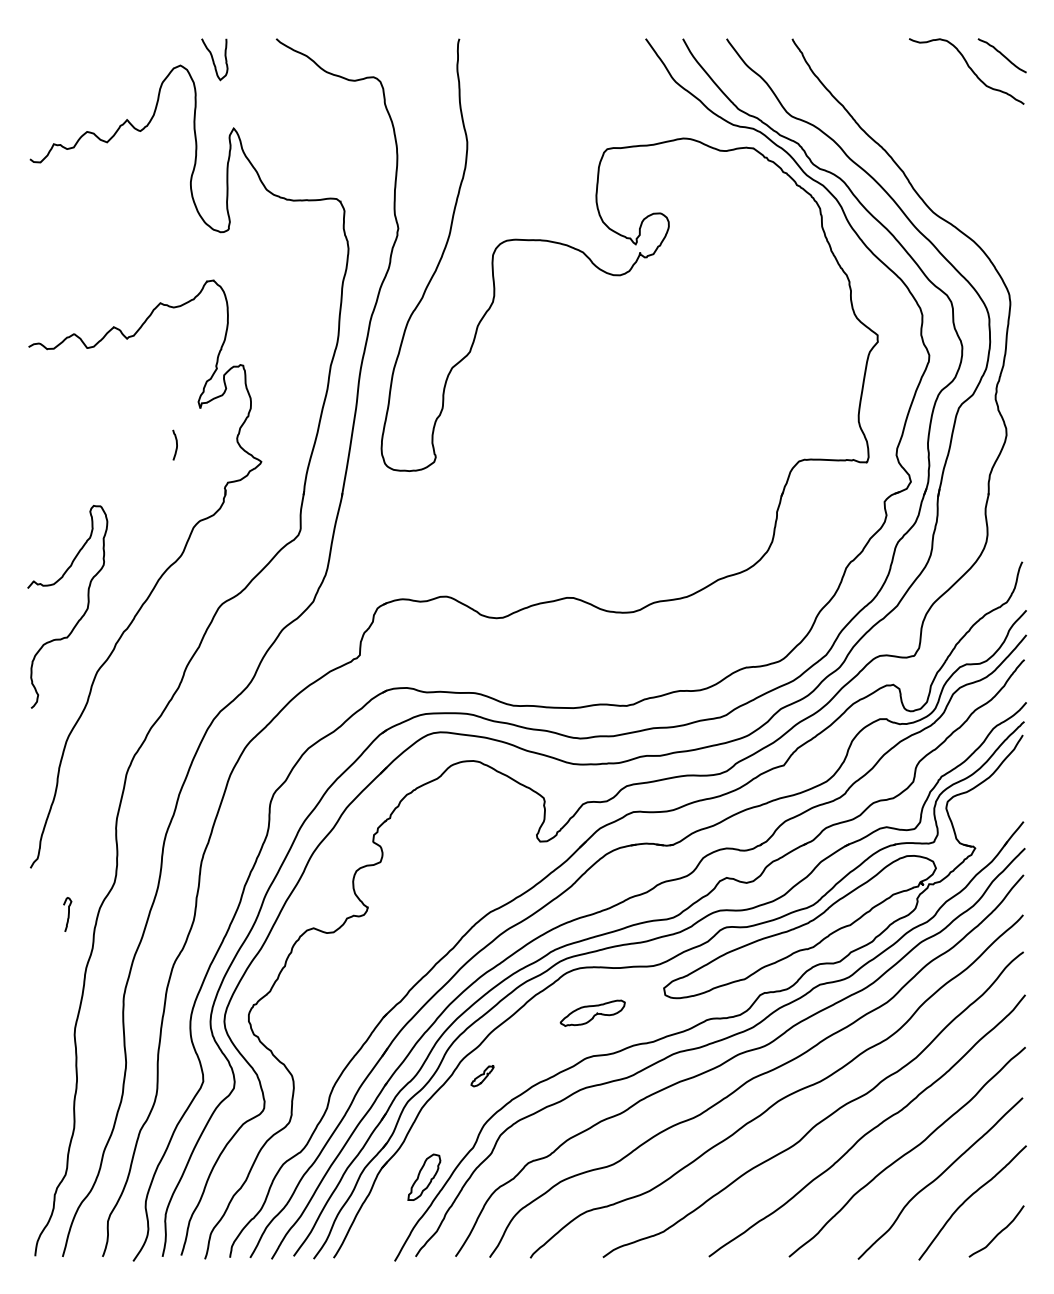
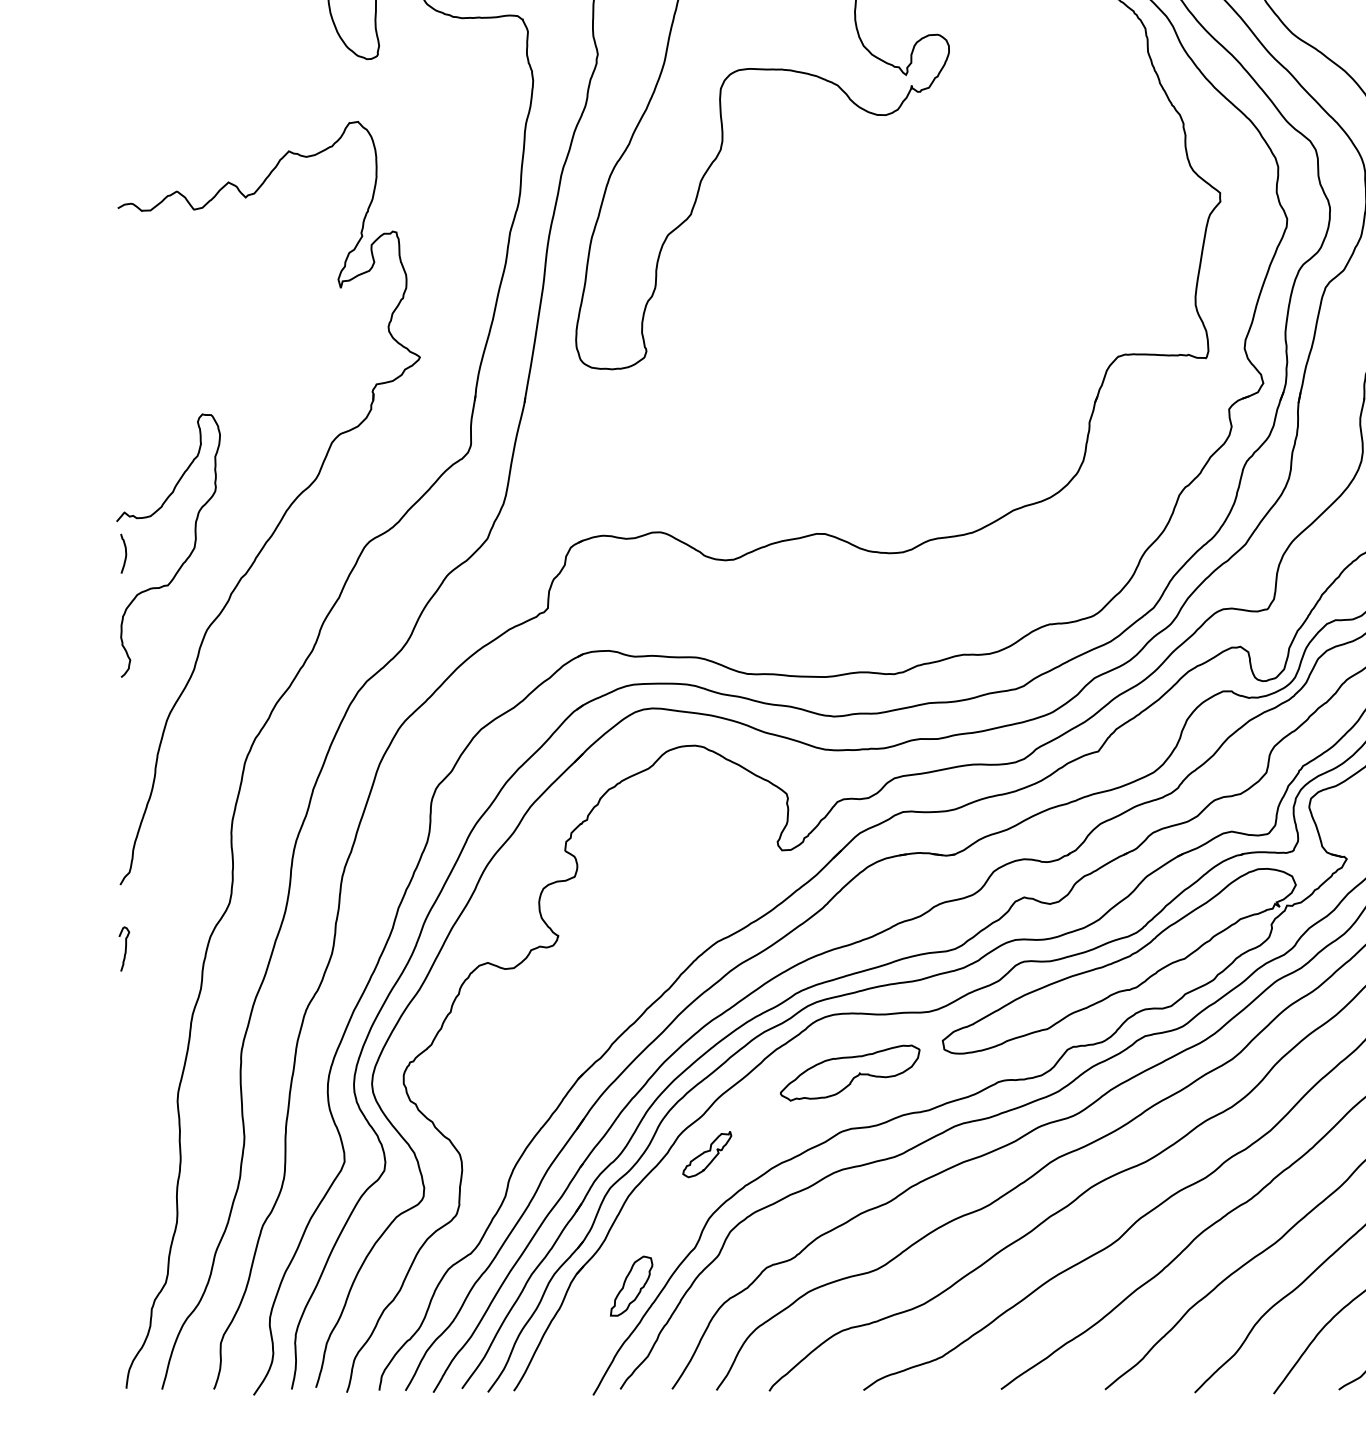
curve: (176, 444) -> (125, 552), moved
curve: (68, 914) -> (125, 948), moved
part: (592, 1013) -> (849, 1073), size x1.67
part: (482, 1075) -> (707, 1154), size x1.67

